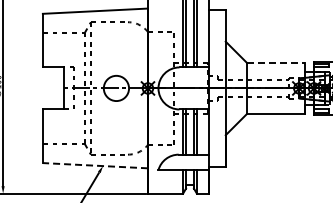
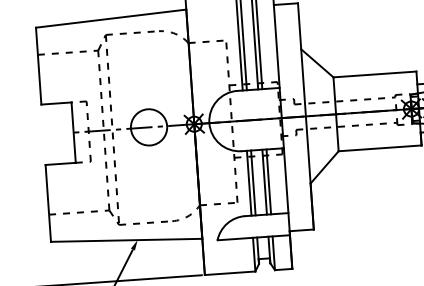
line: (275, 62) -> (374, 74), dashed -> solid
line: (95, 165) -> (126, 240), dashed -> solid

